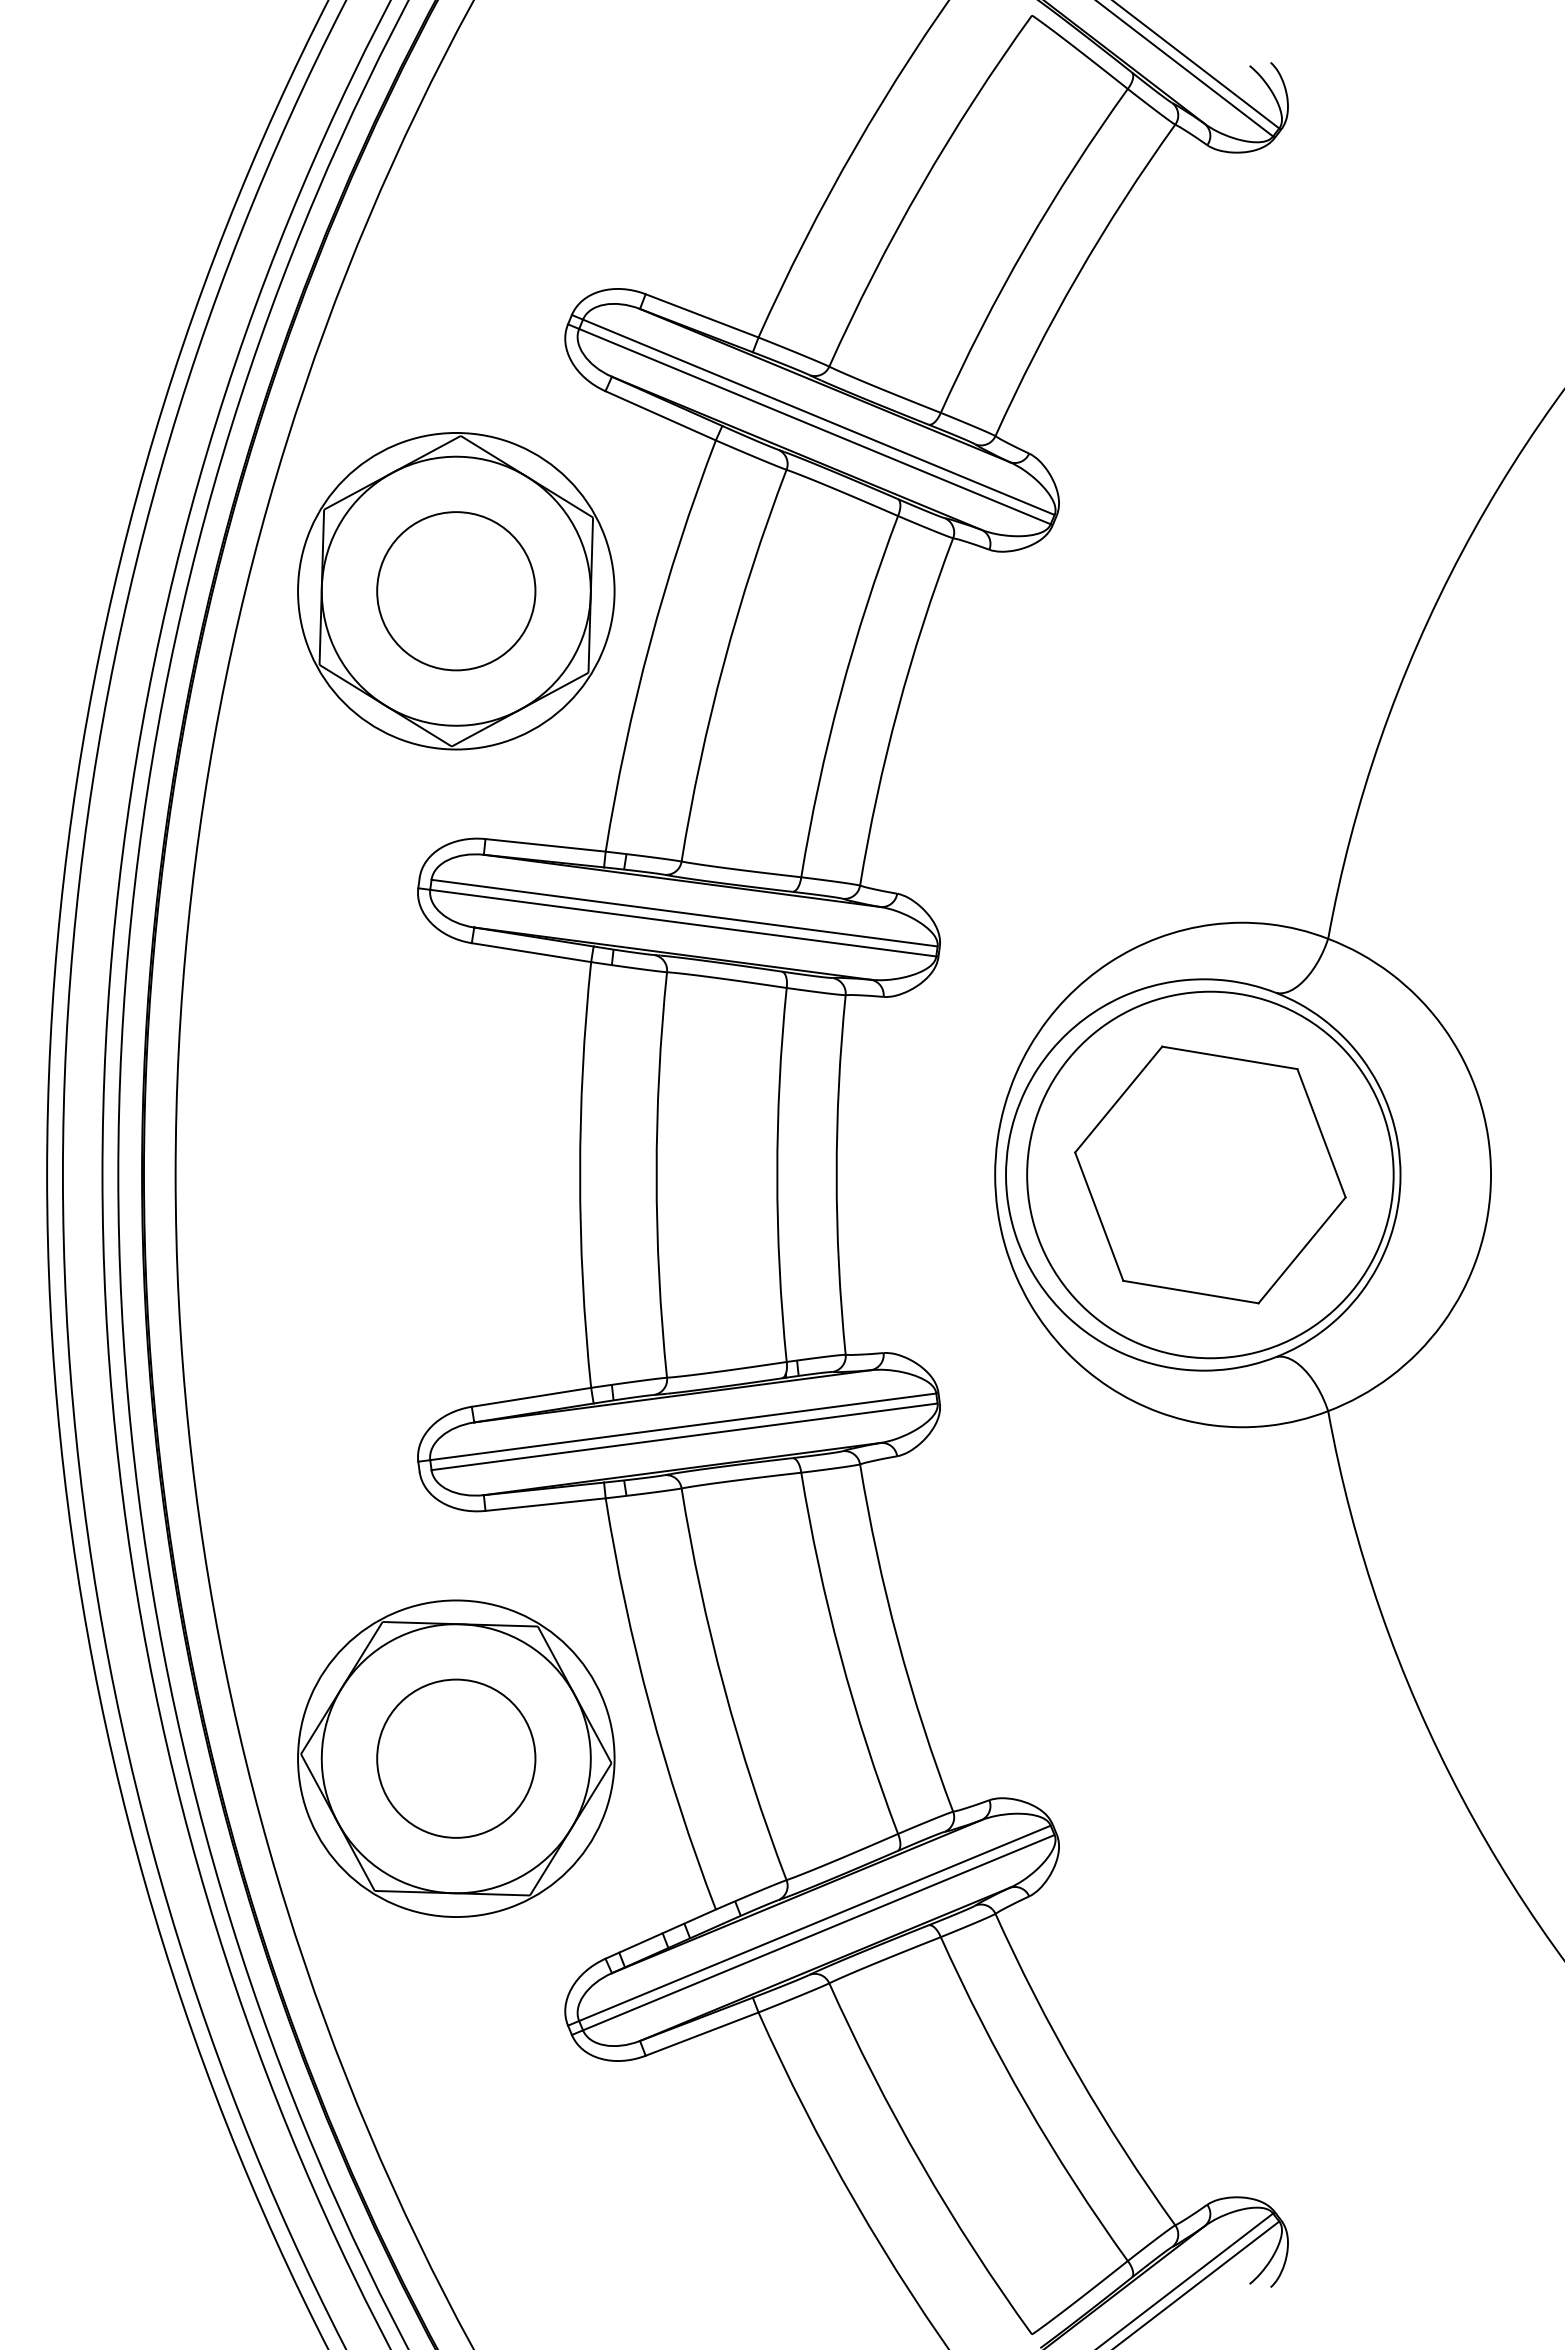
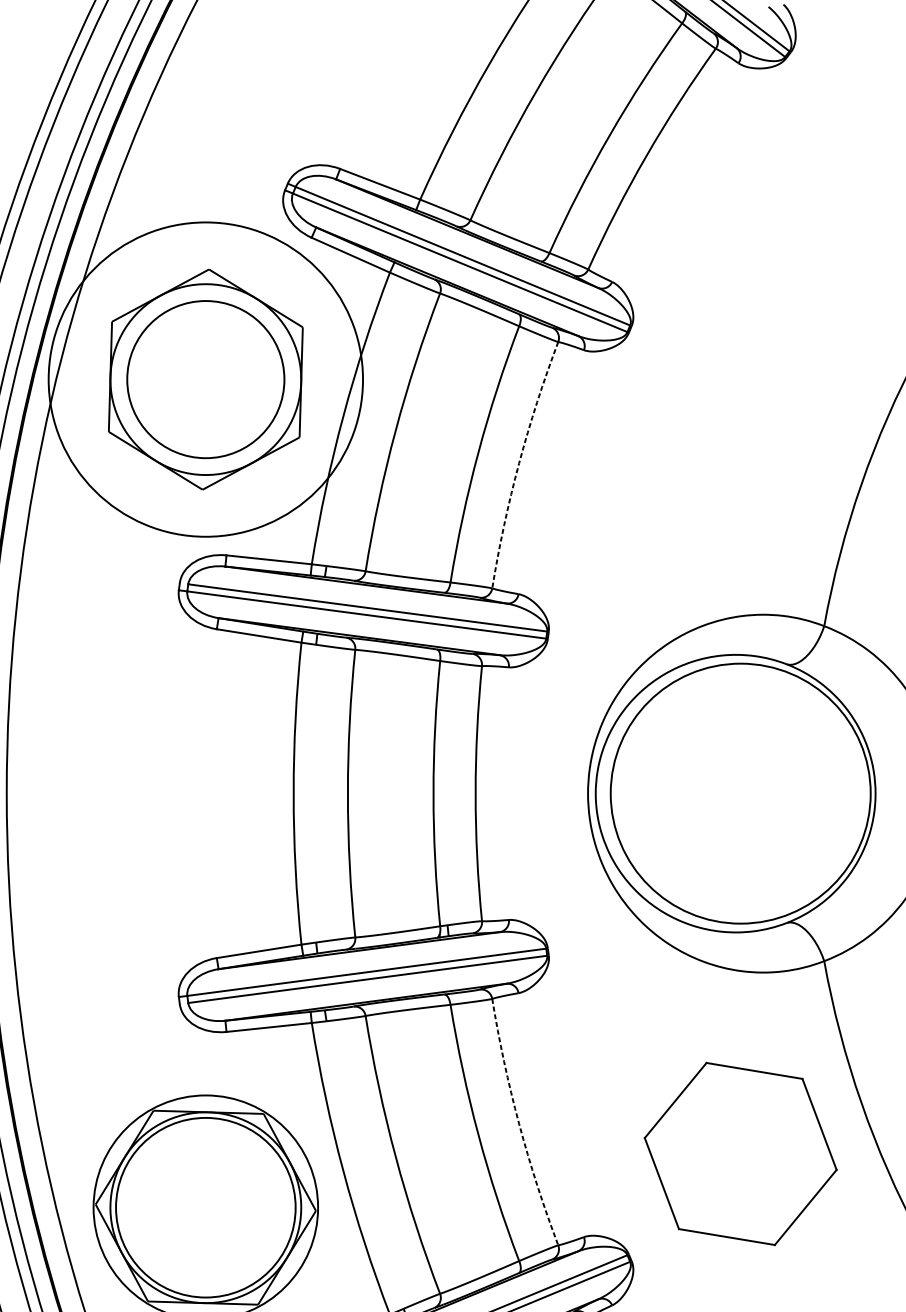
circle: (456, 590) -> (205, 379), size x1.4
circle: (456, 591) -> (205, 379), size x1.4
arc: (897, 709) -> (518, 463), solid -> dashed
part: (1210, 1174) -> (740, 1153), moved
arc: (897, 1640) -> (518, 1123), solid -> dashed
circle: (456, 1758) -> (205, 1207), size x1.6

